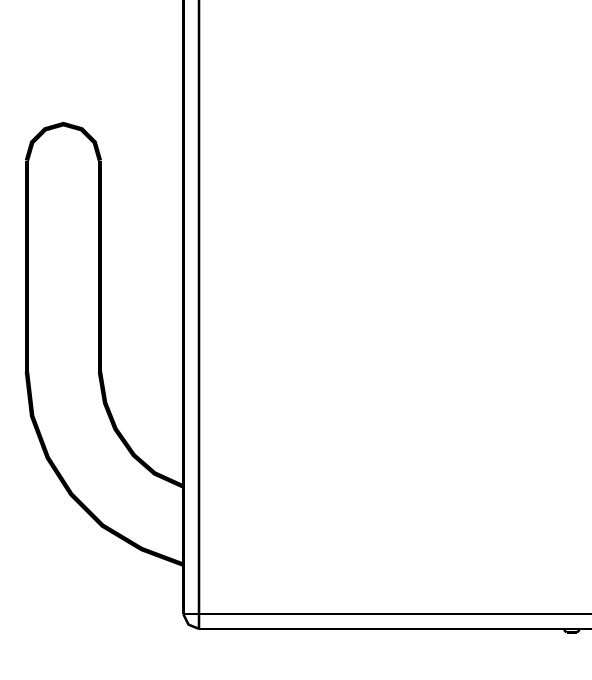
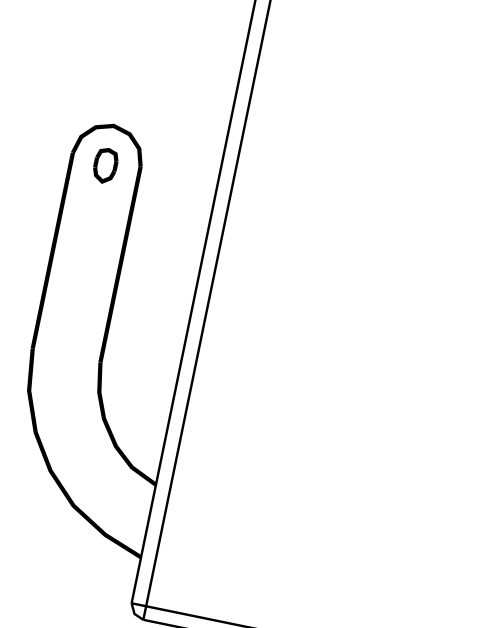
part: (63, 167) -> (105, 166), added

